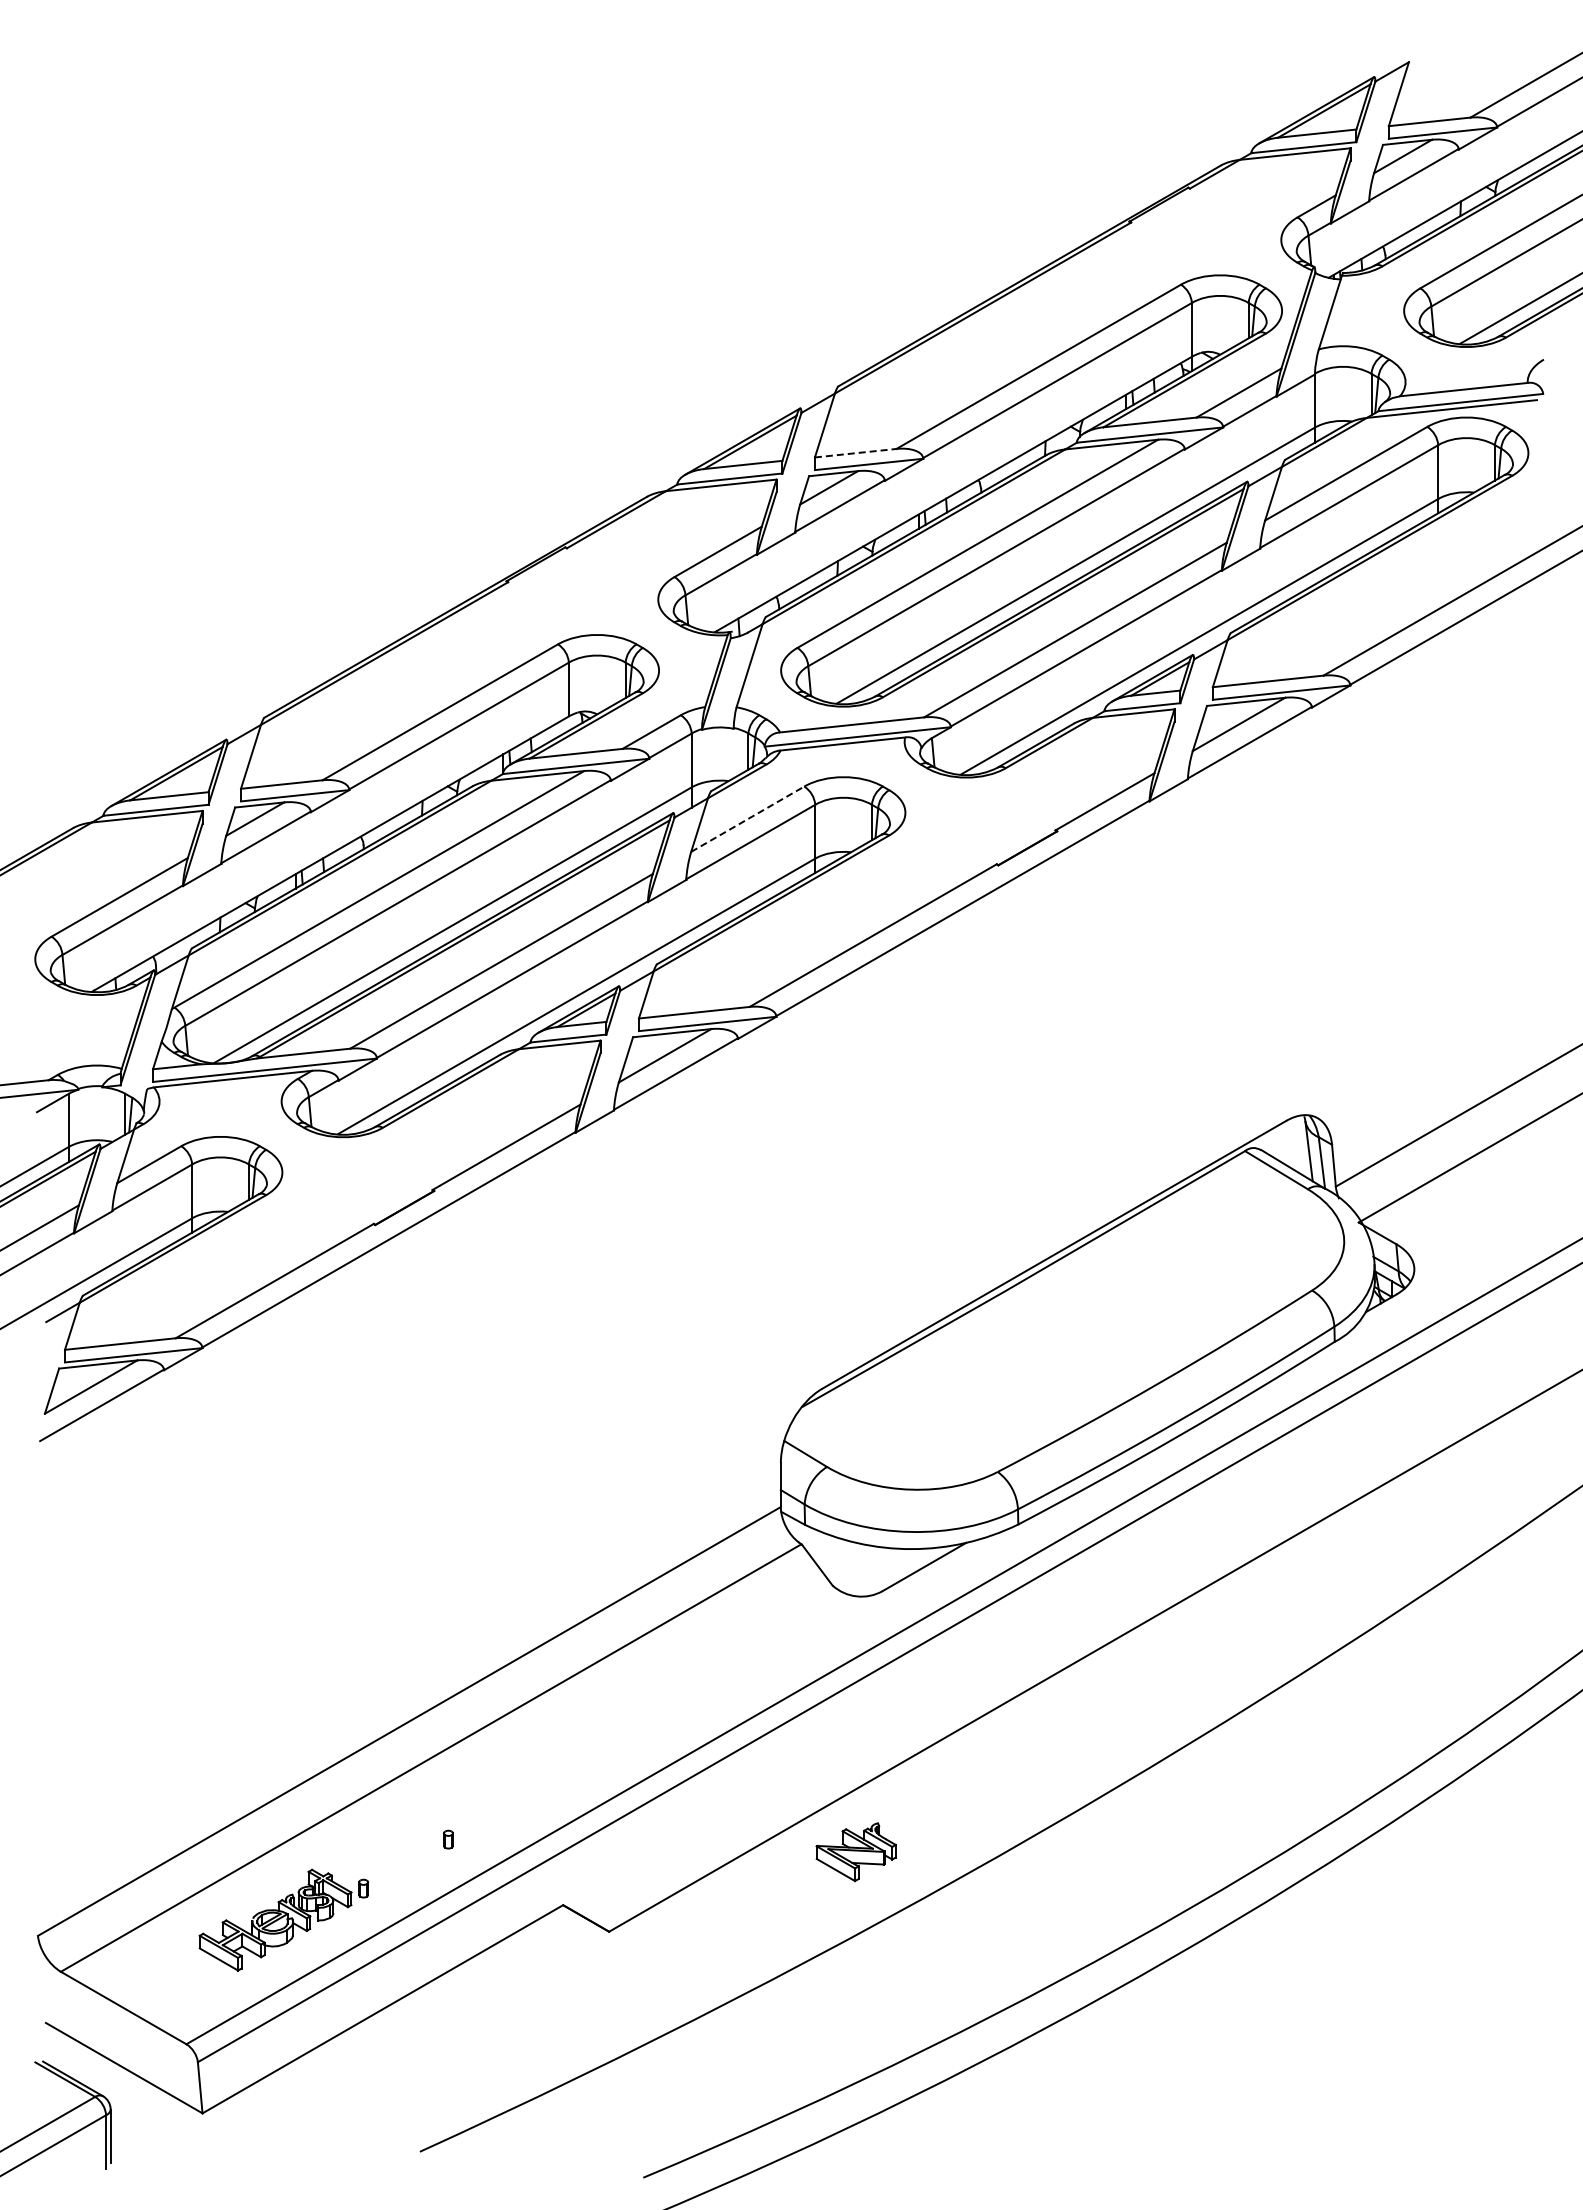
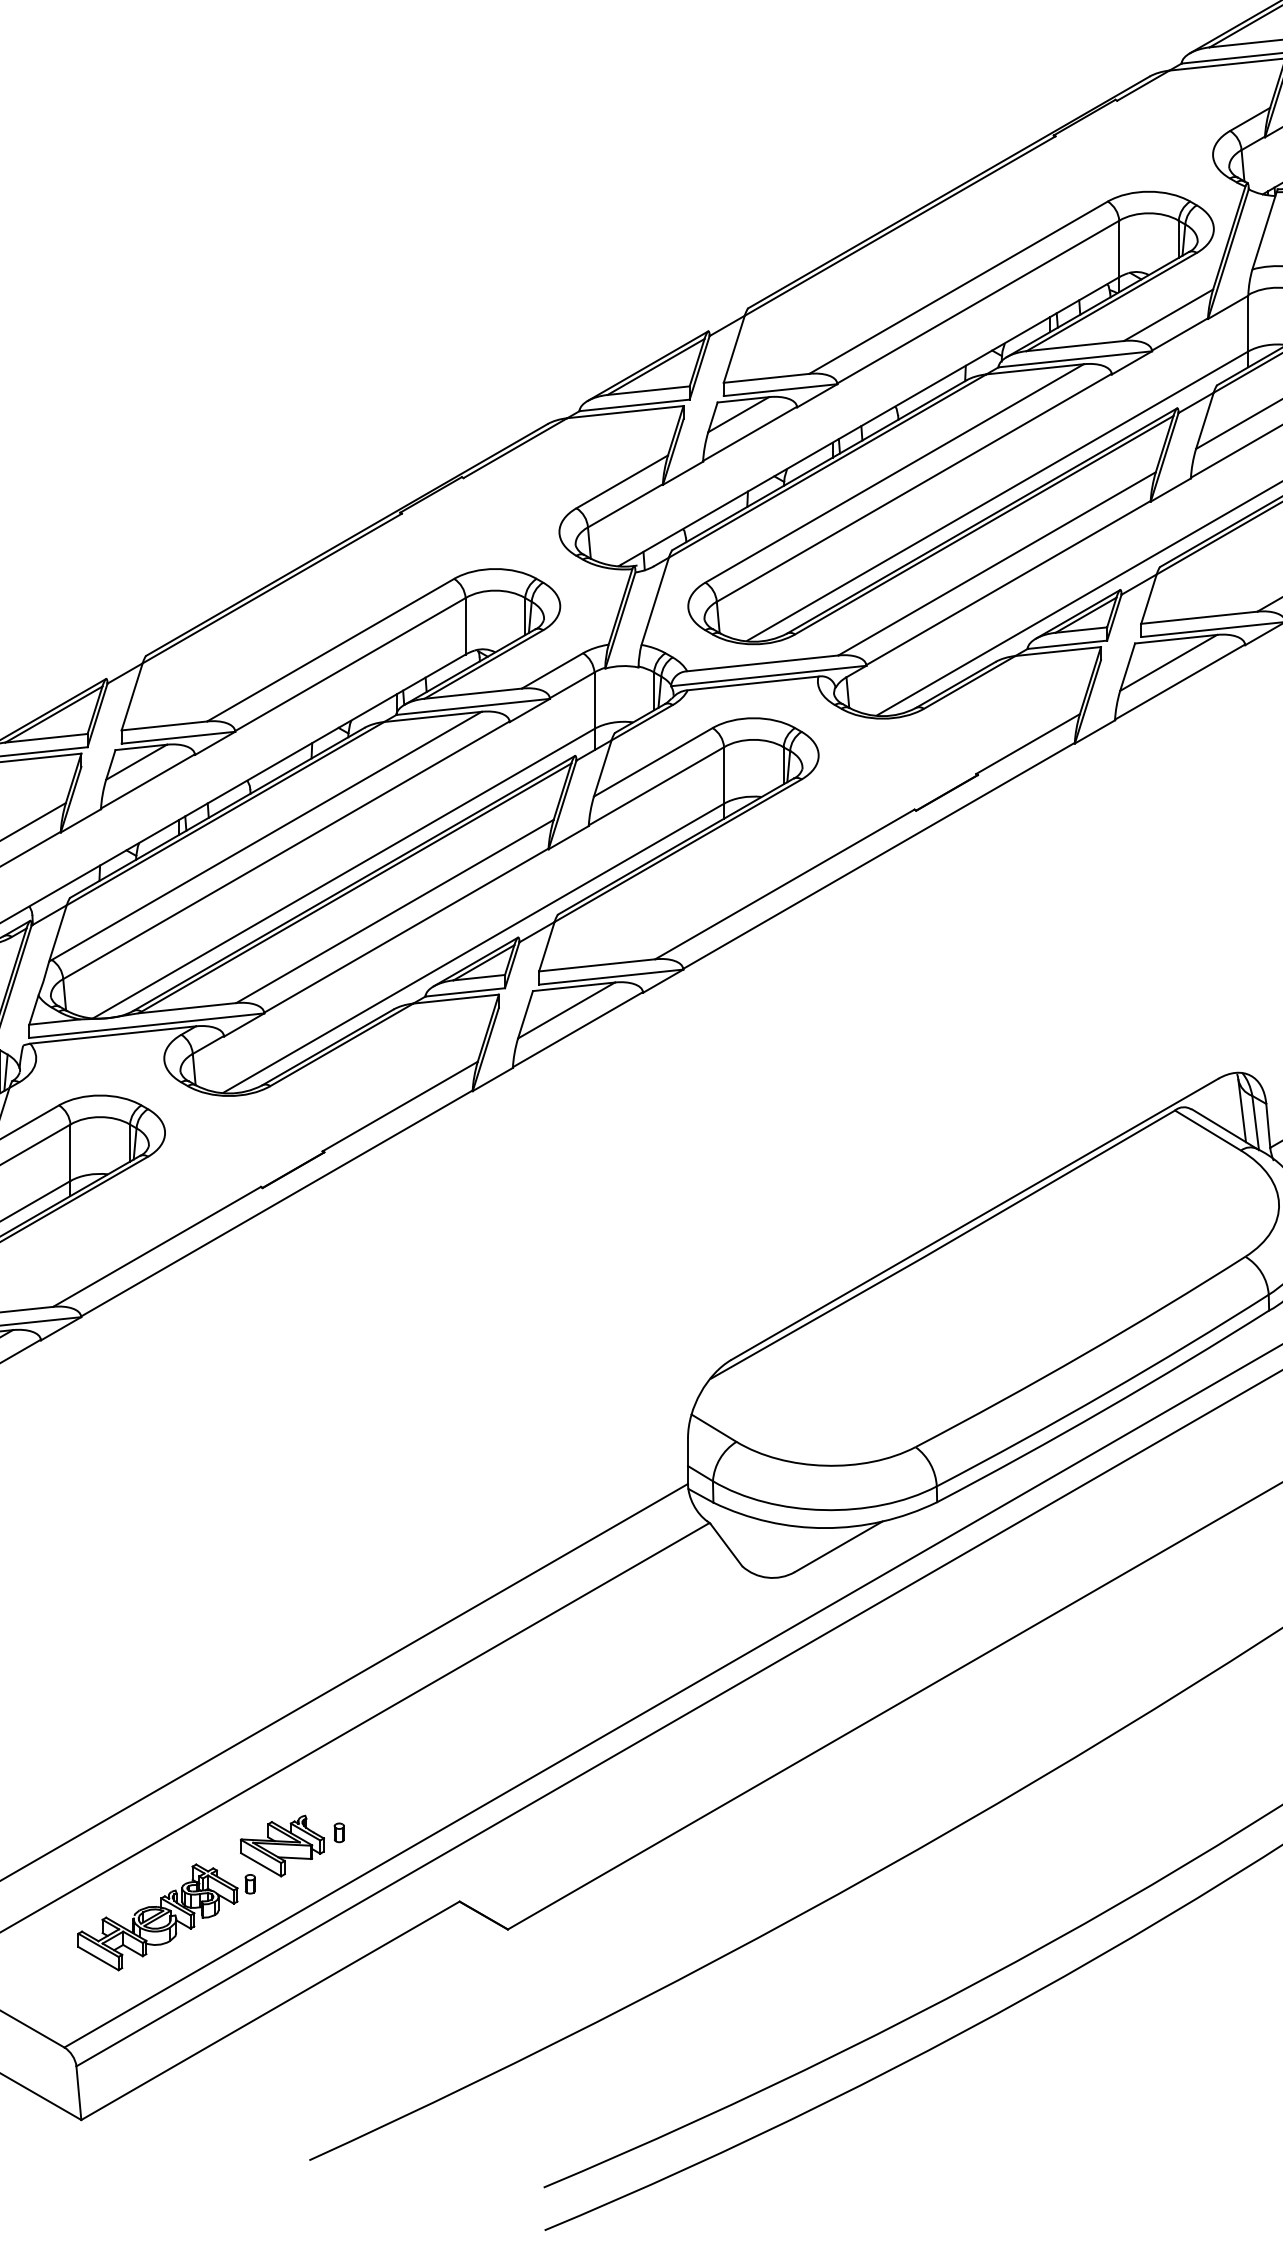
line: (855, 453) -> (766, 378), dashed -> solid
line: (748, 818) -> (654, 761), dashed -> solid
part: (855, 1852) -> (281, 1846), moved

